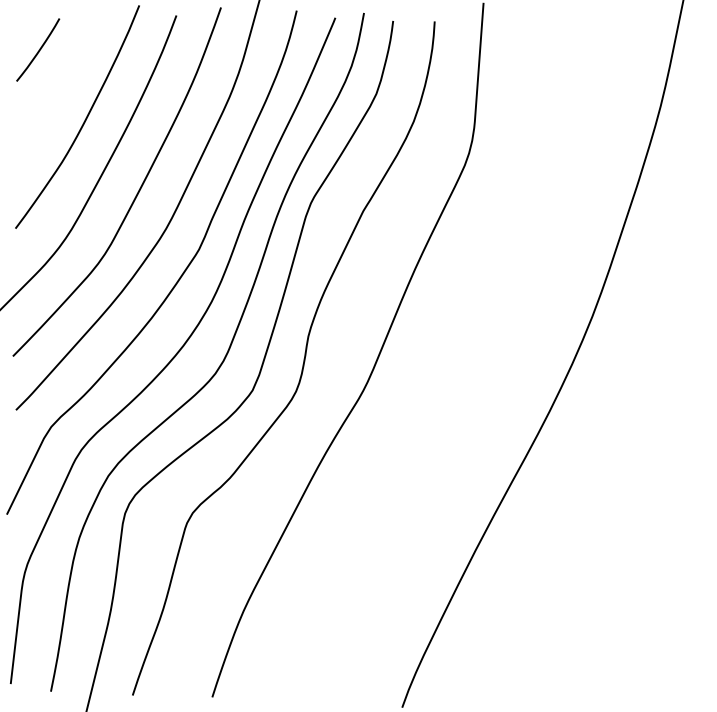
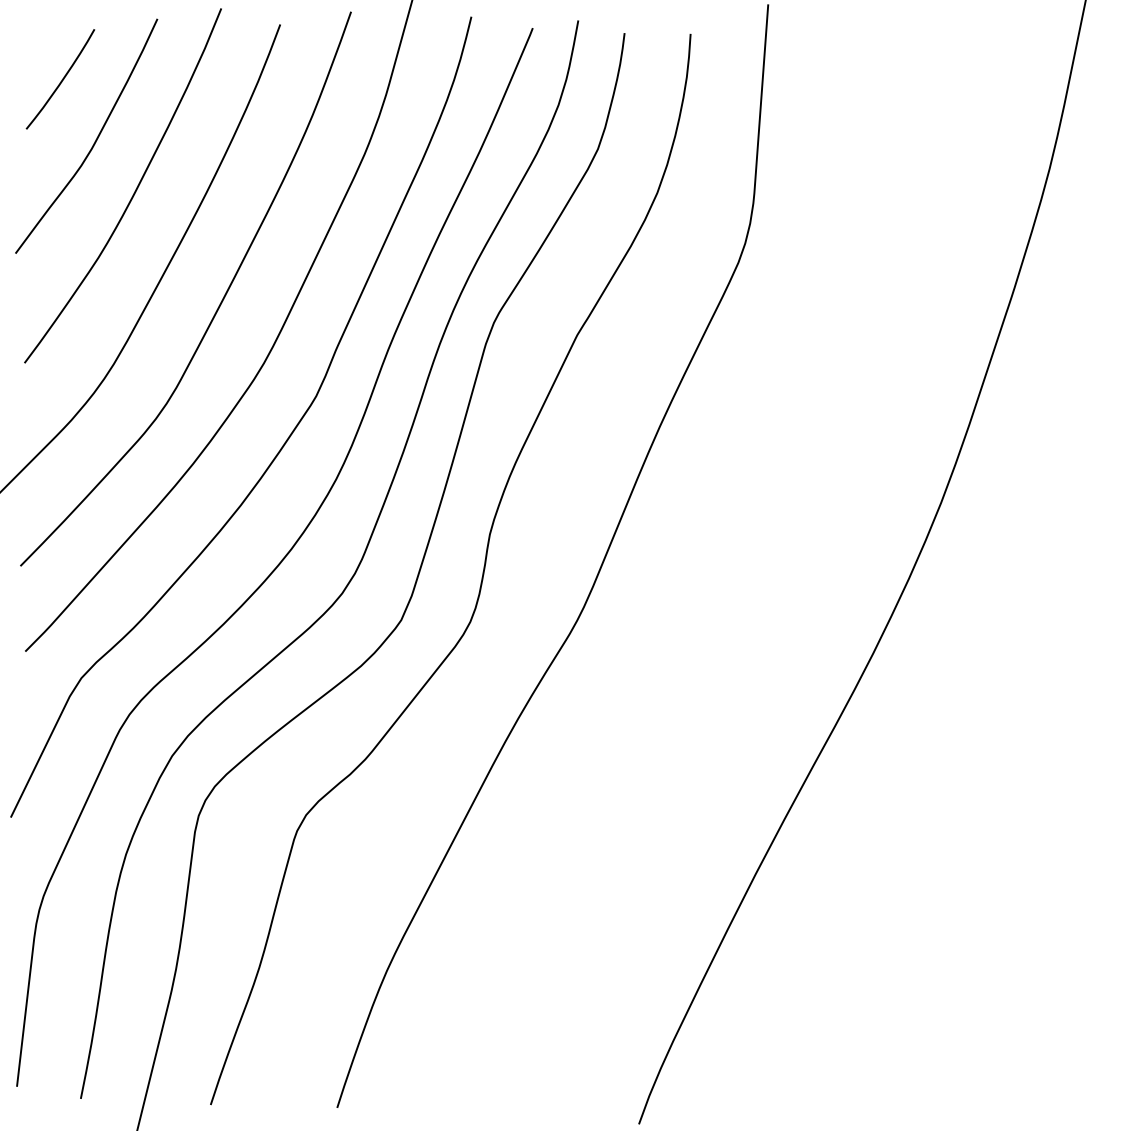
curve: (59, 88) -> (94, 140), added

